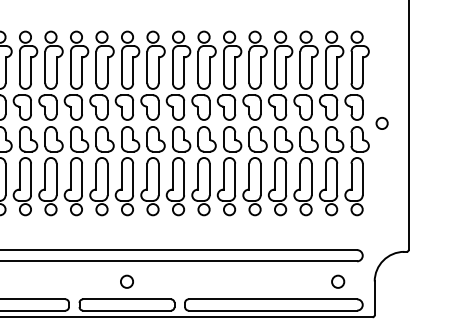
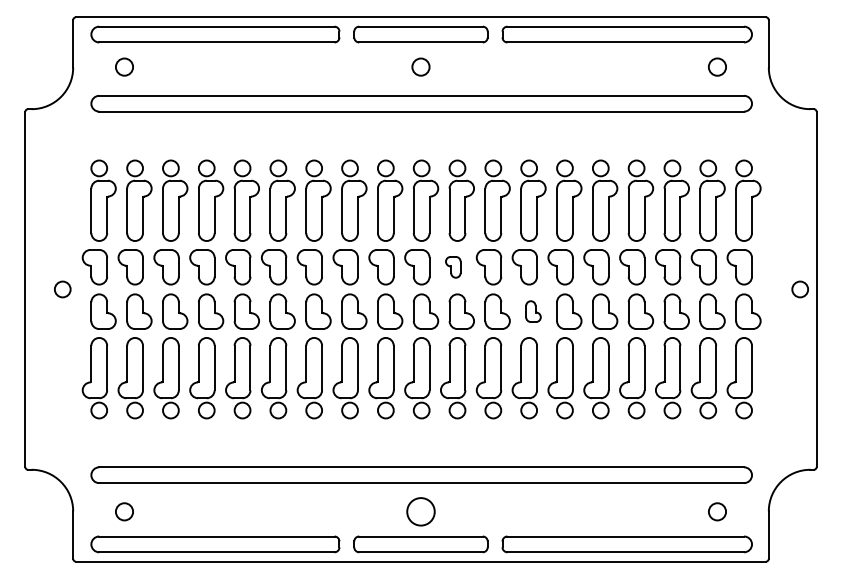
part: (150, 107) -> (453, 267), size x0.6
circle: (381, 123) -> (799, 289), moved
part: (207, 139) -> (533, 311), size x0.6
circle: (126, 281) -> (420, 511), size x1.6

